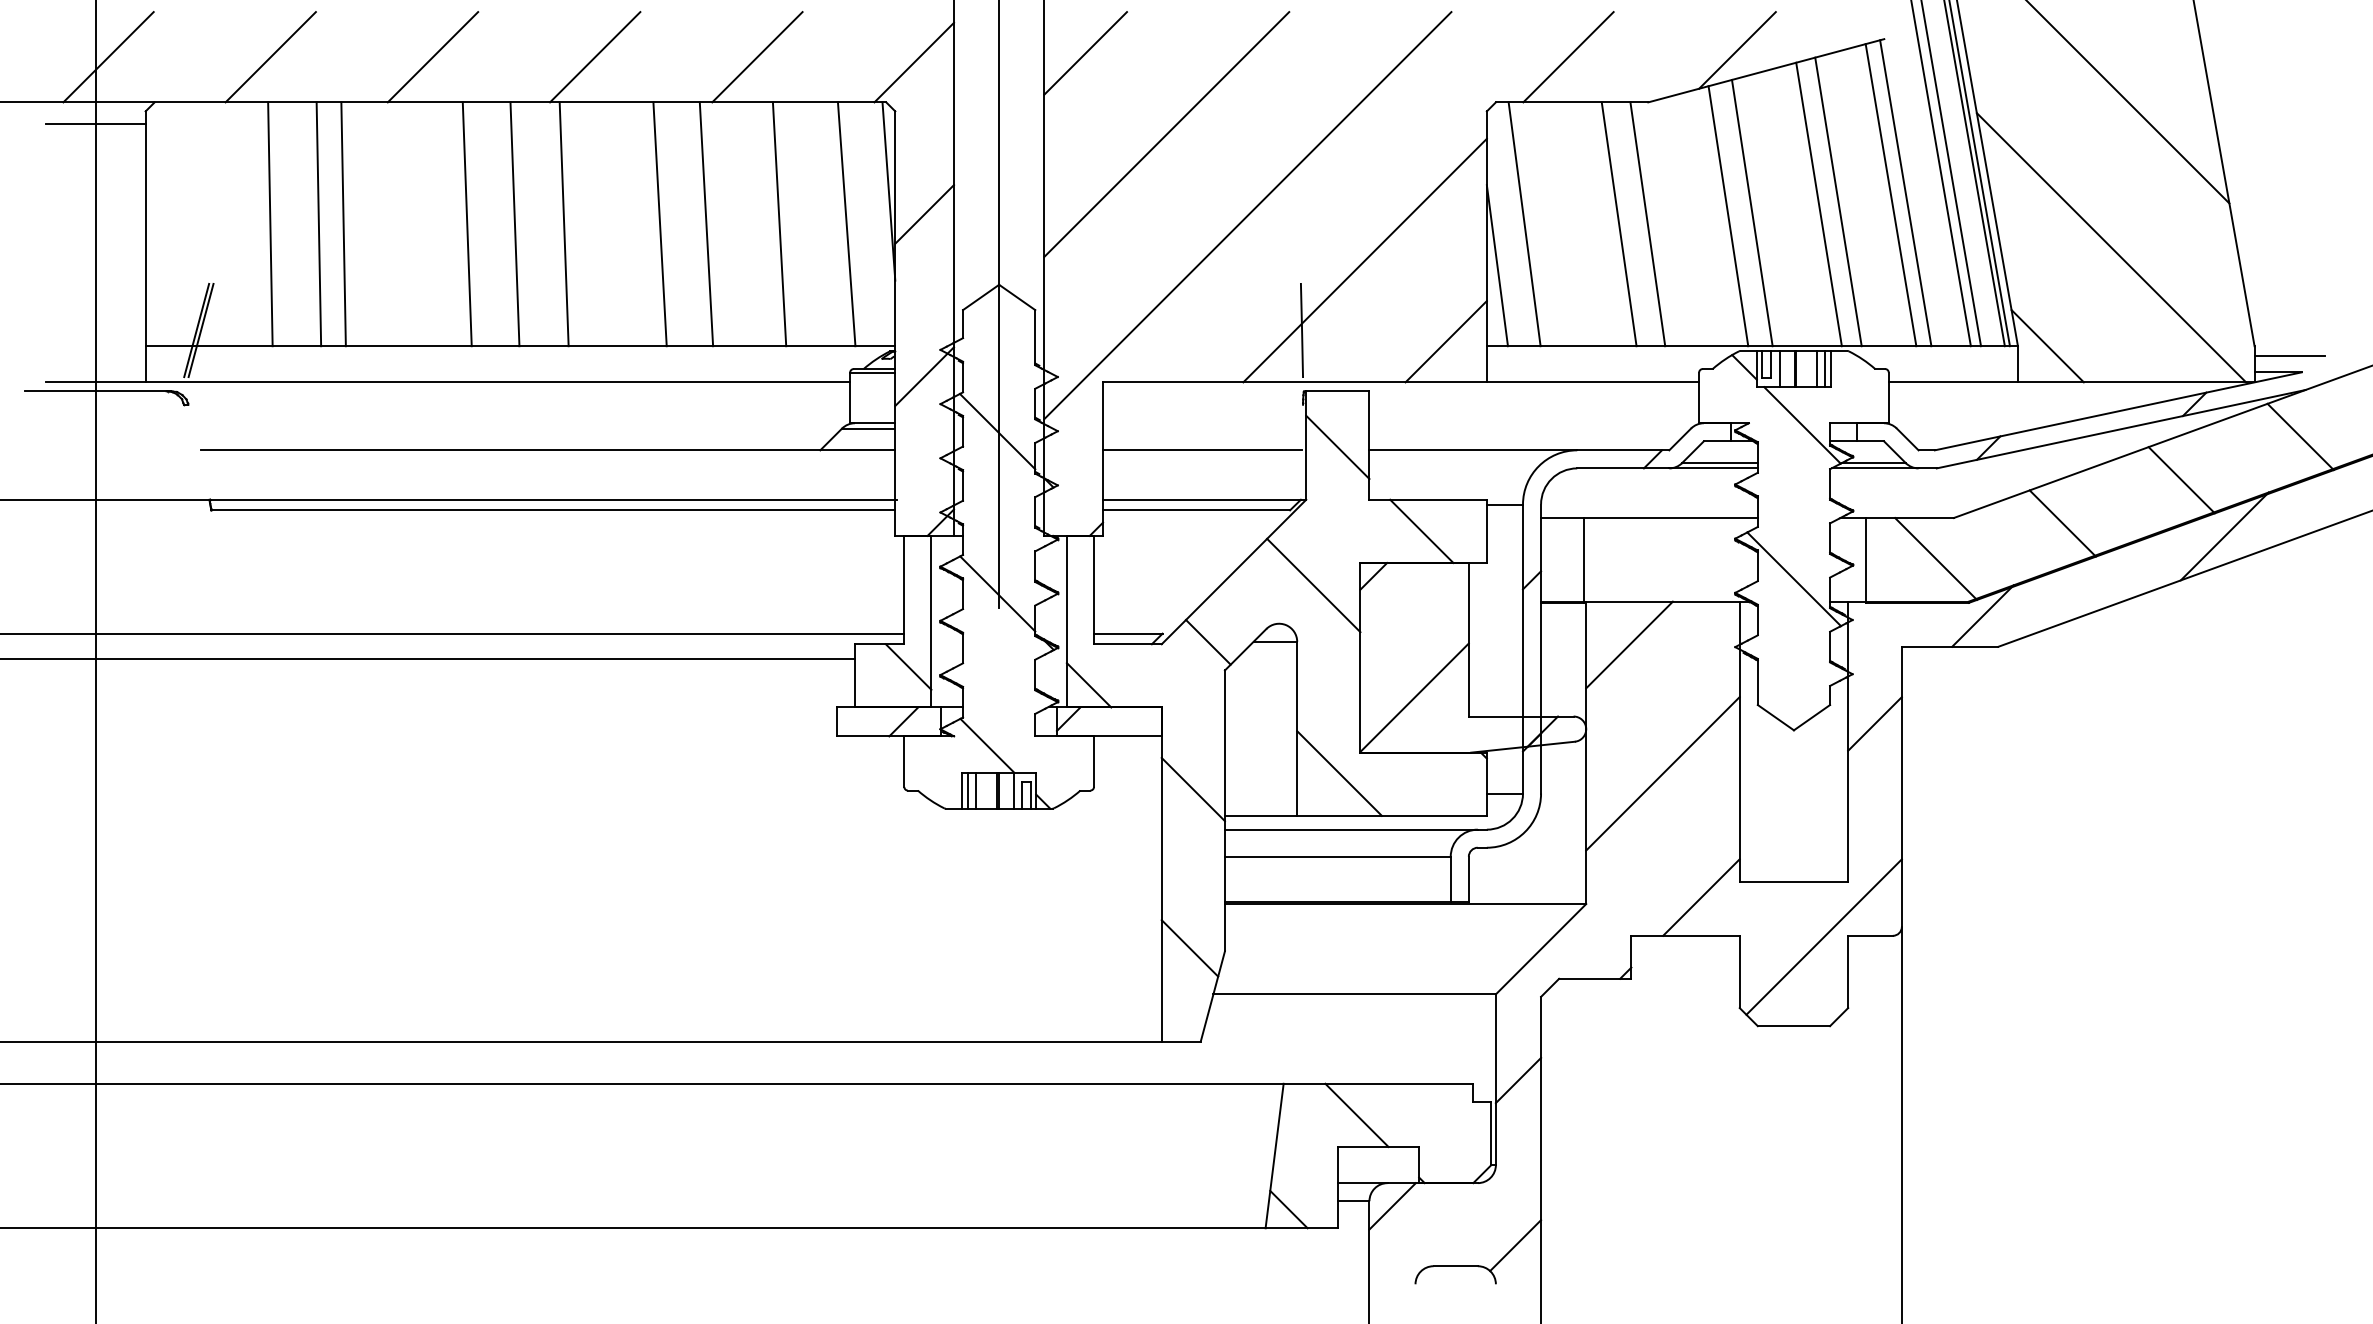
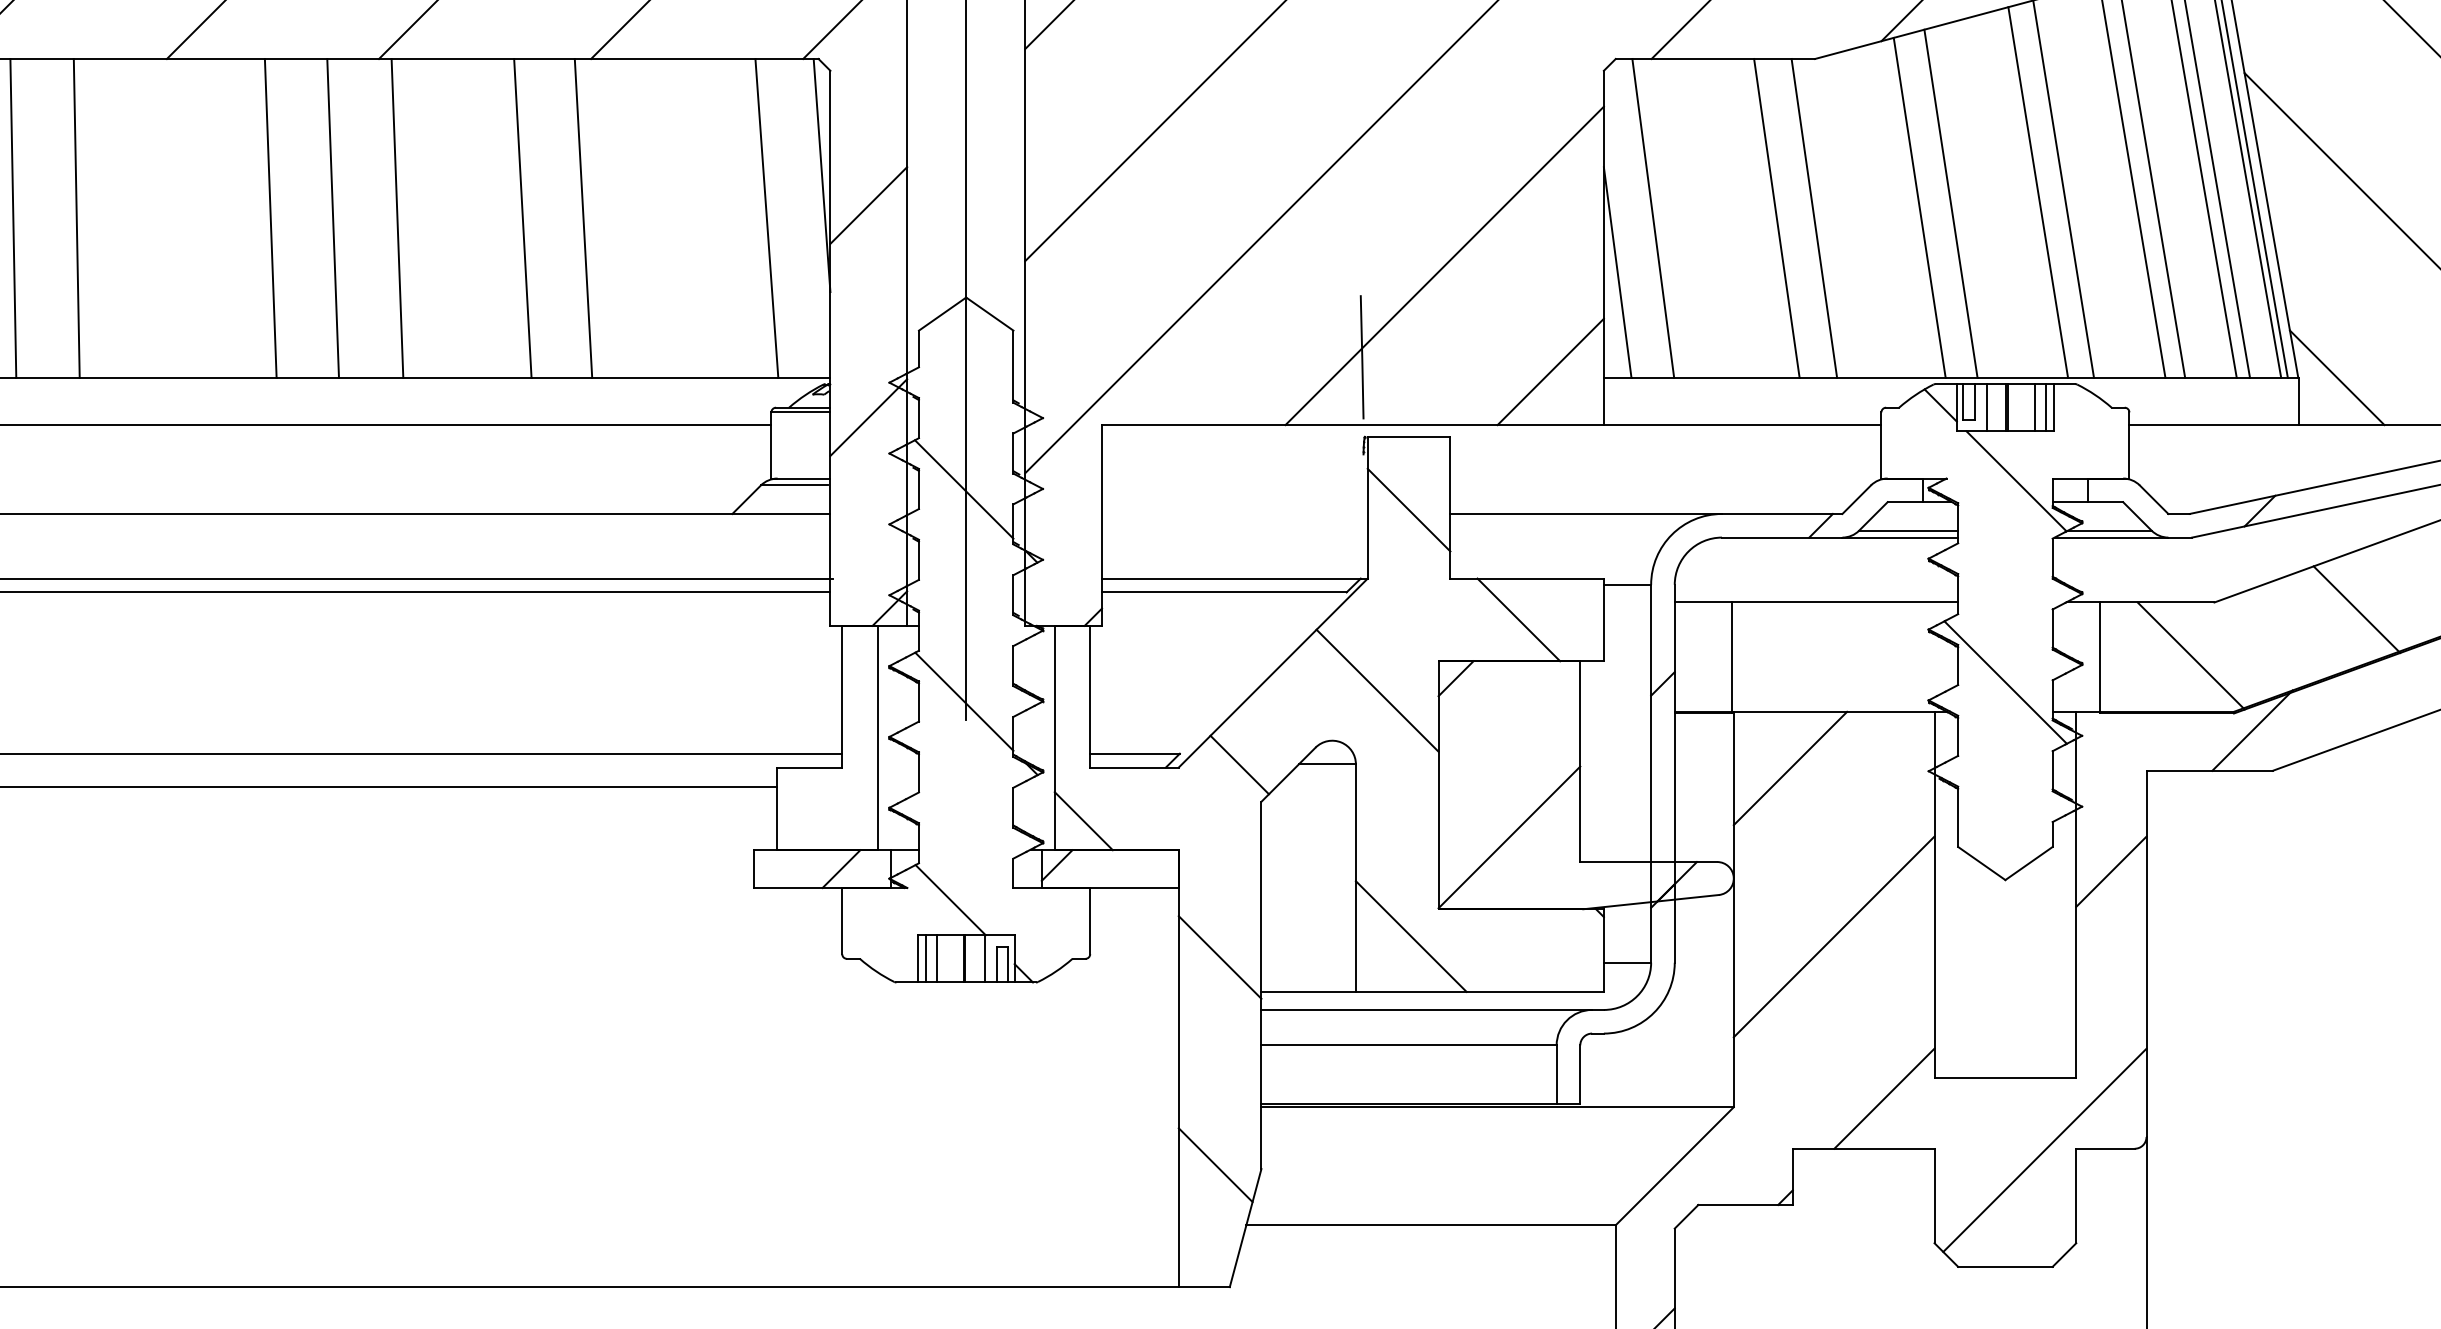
line: (343, 224) -> (108, 218), removed
line: (779, 224) -> (679, 218), removed
line: (1202, 450) -> (1232, 514), removed
line: (908, 666) -> (847, 796), removed

